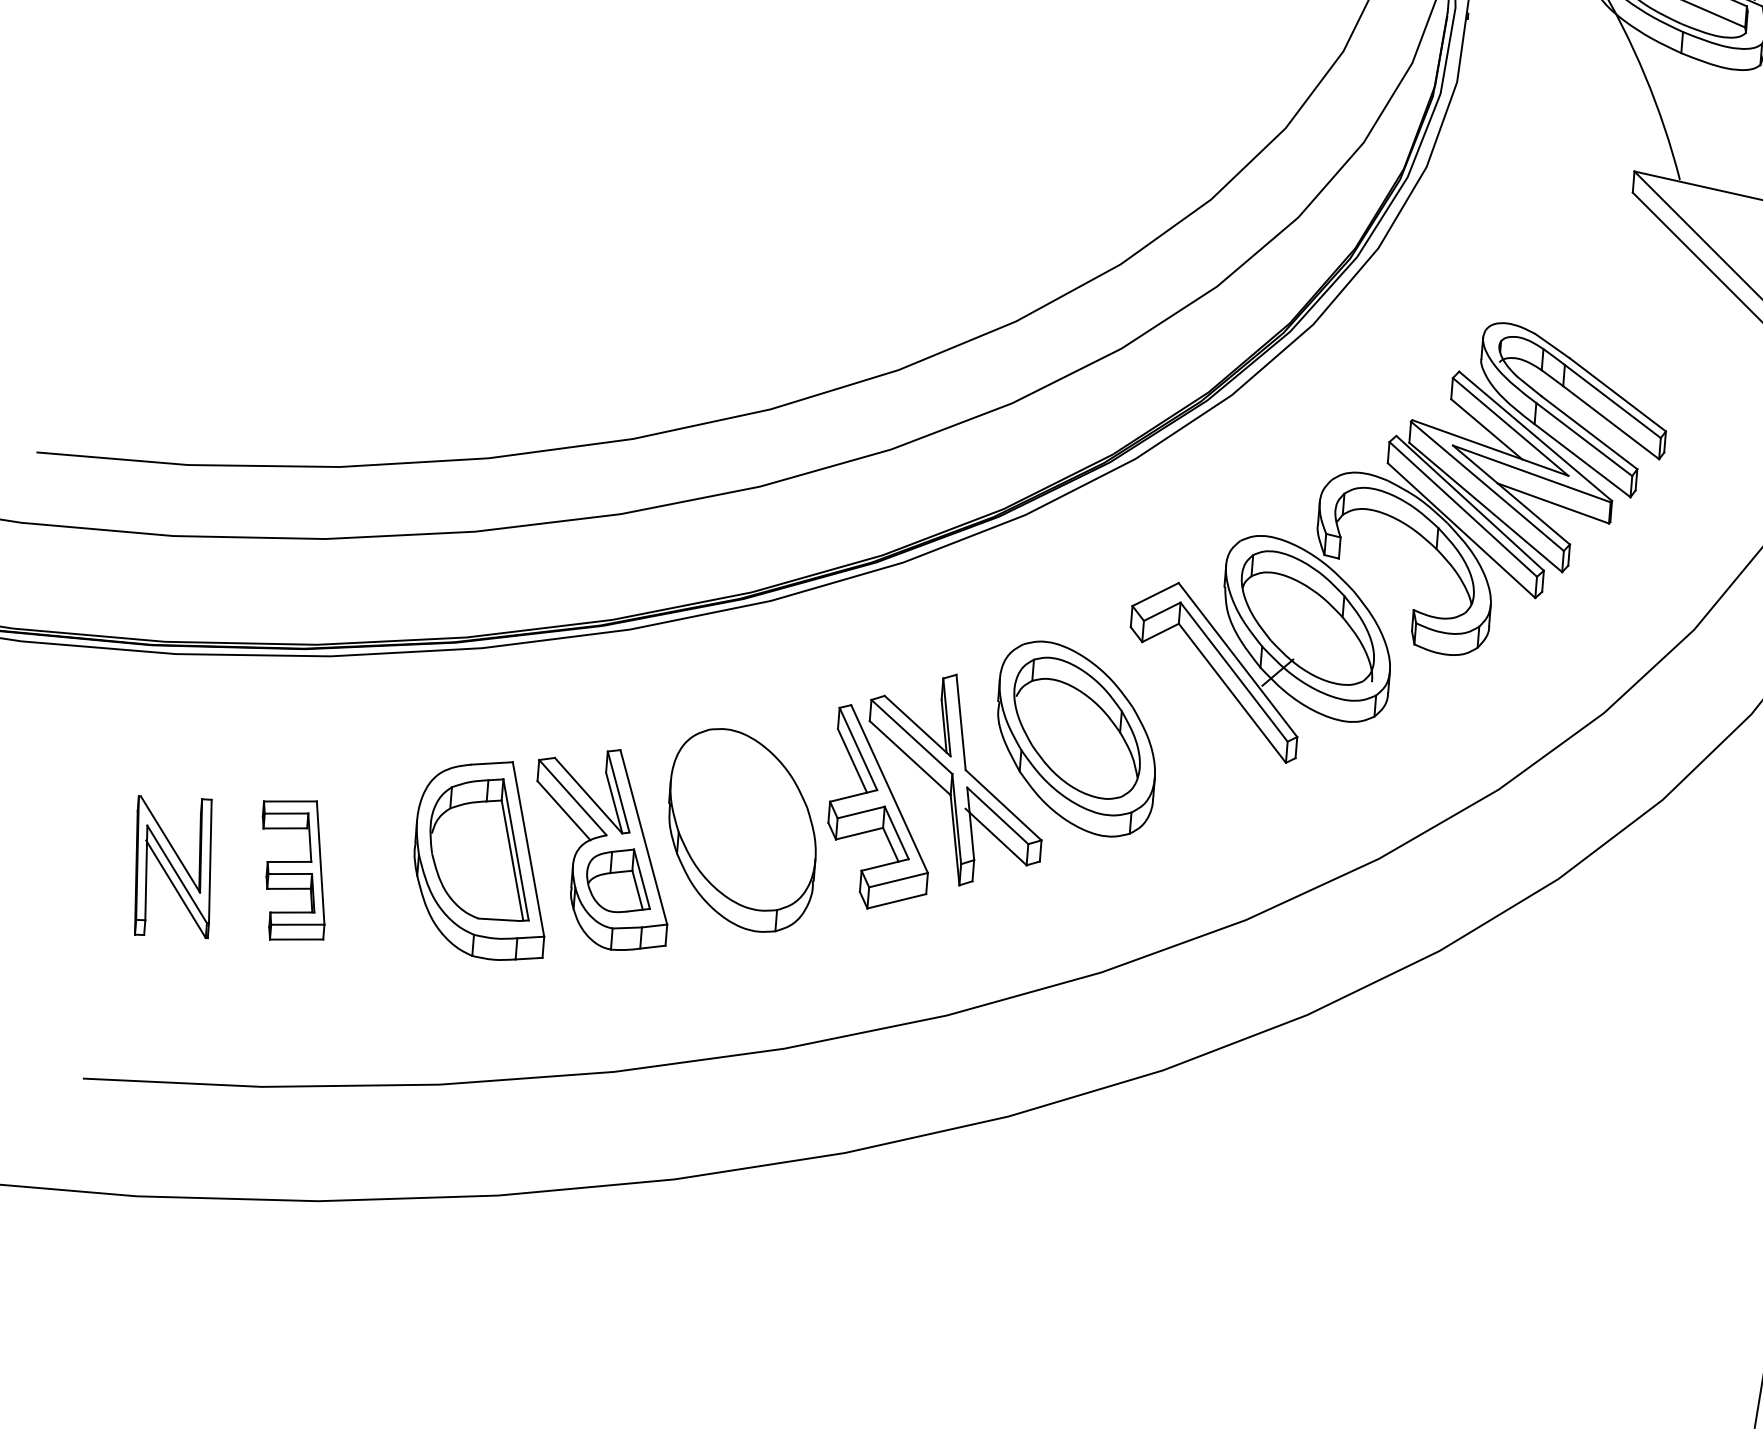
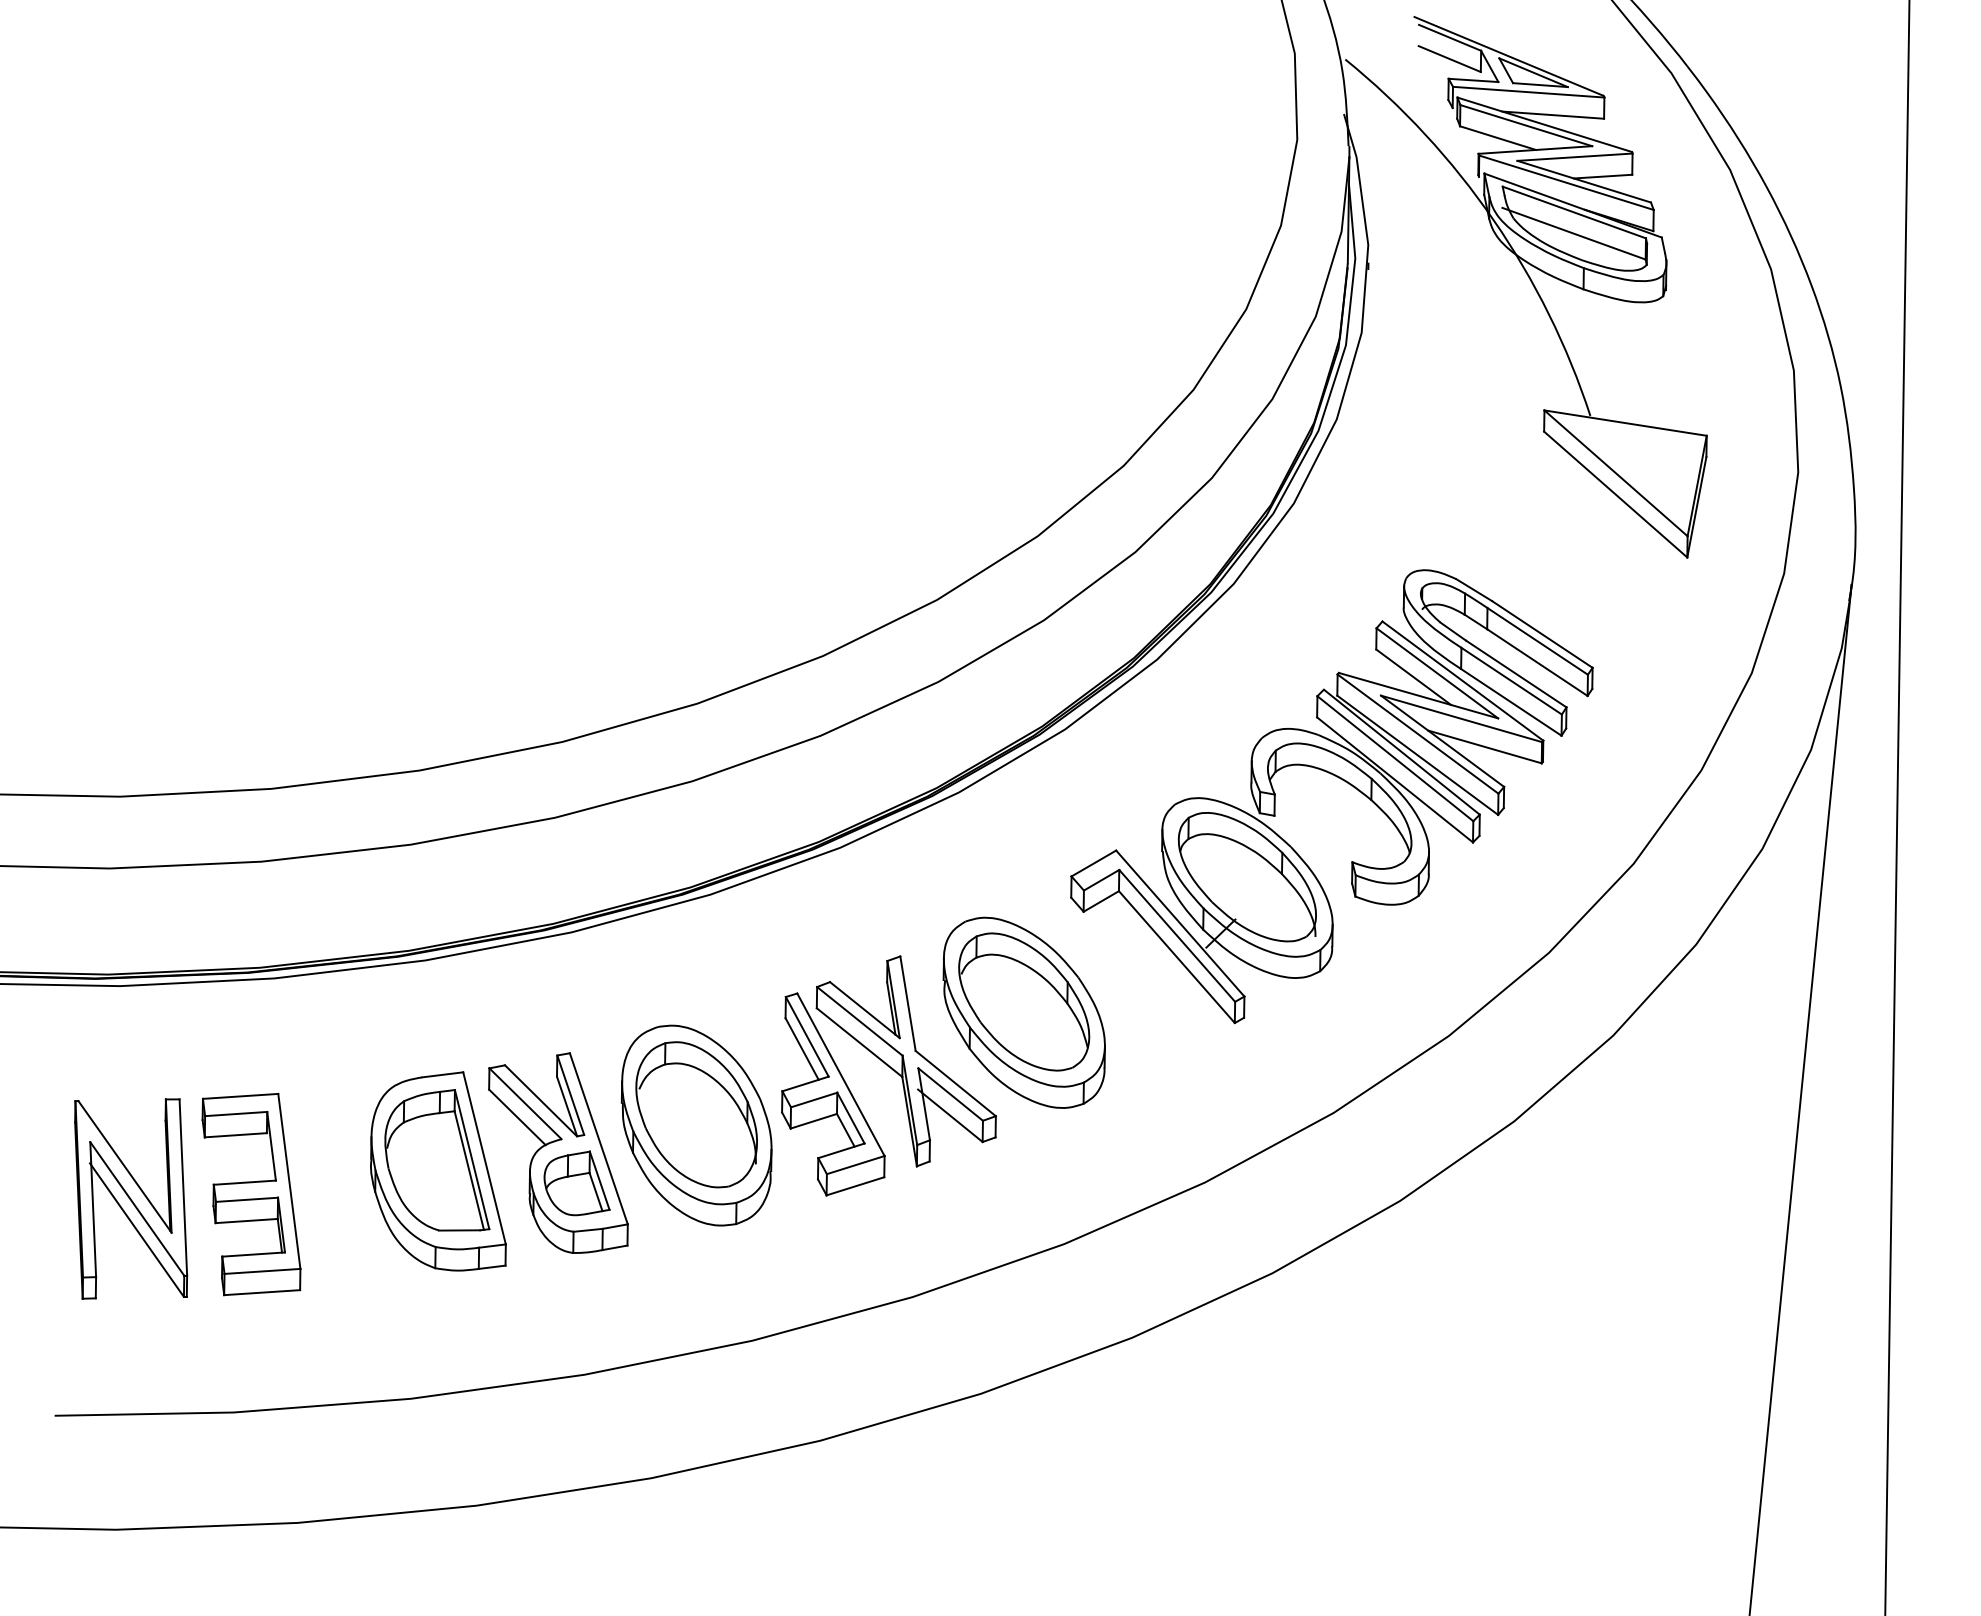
part: (742, 819) -> (696, 1114), added
part: (173, 866) -> (131, 1198), size x1.43
part: (293, 870) -> (251, 1194), size x1.43

